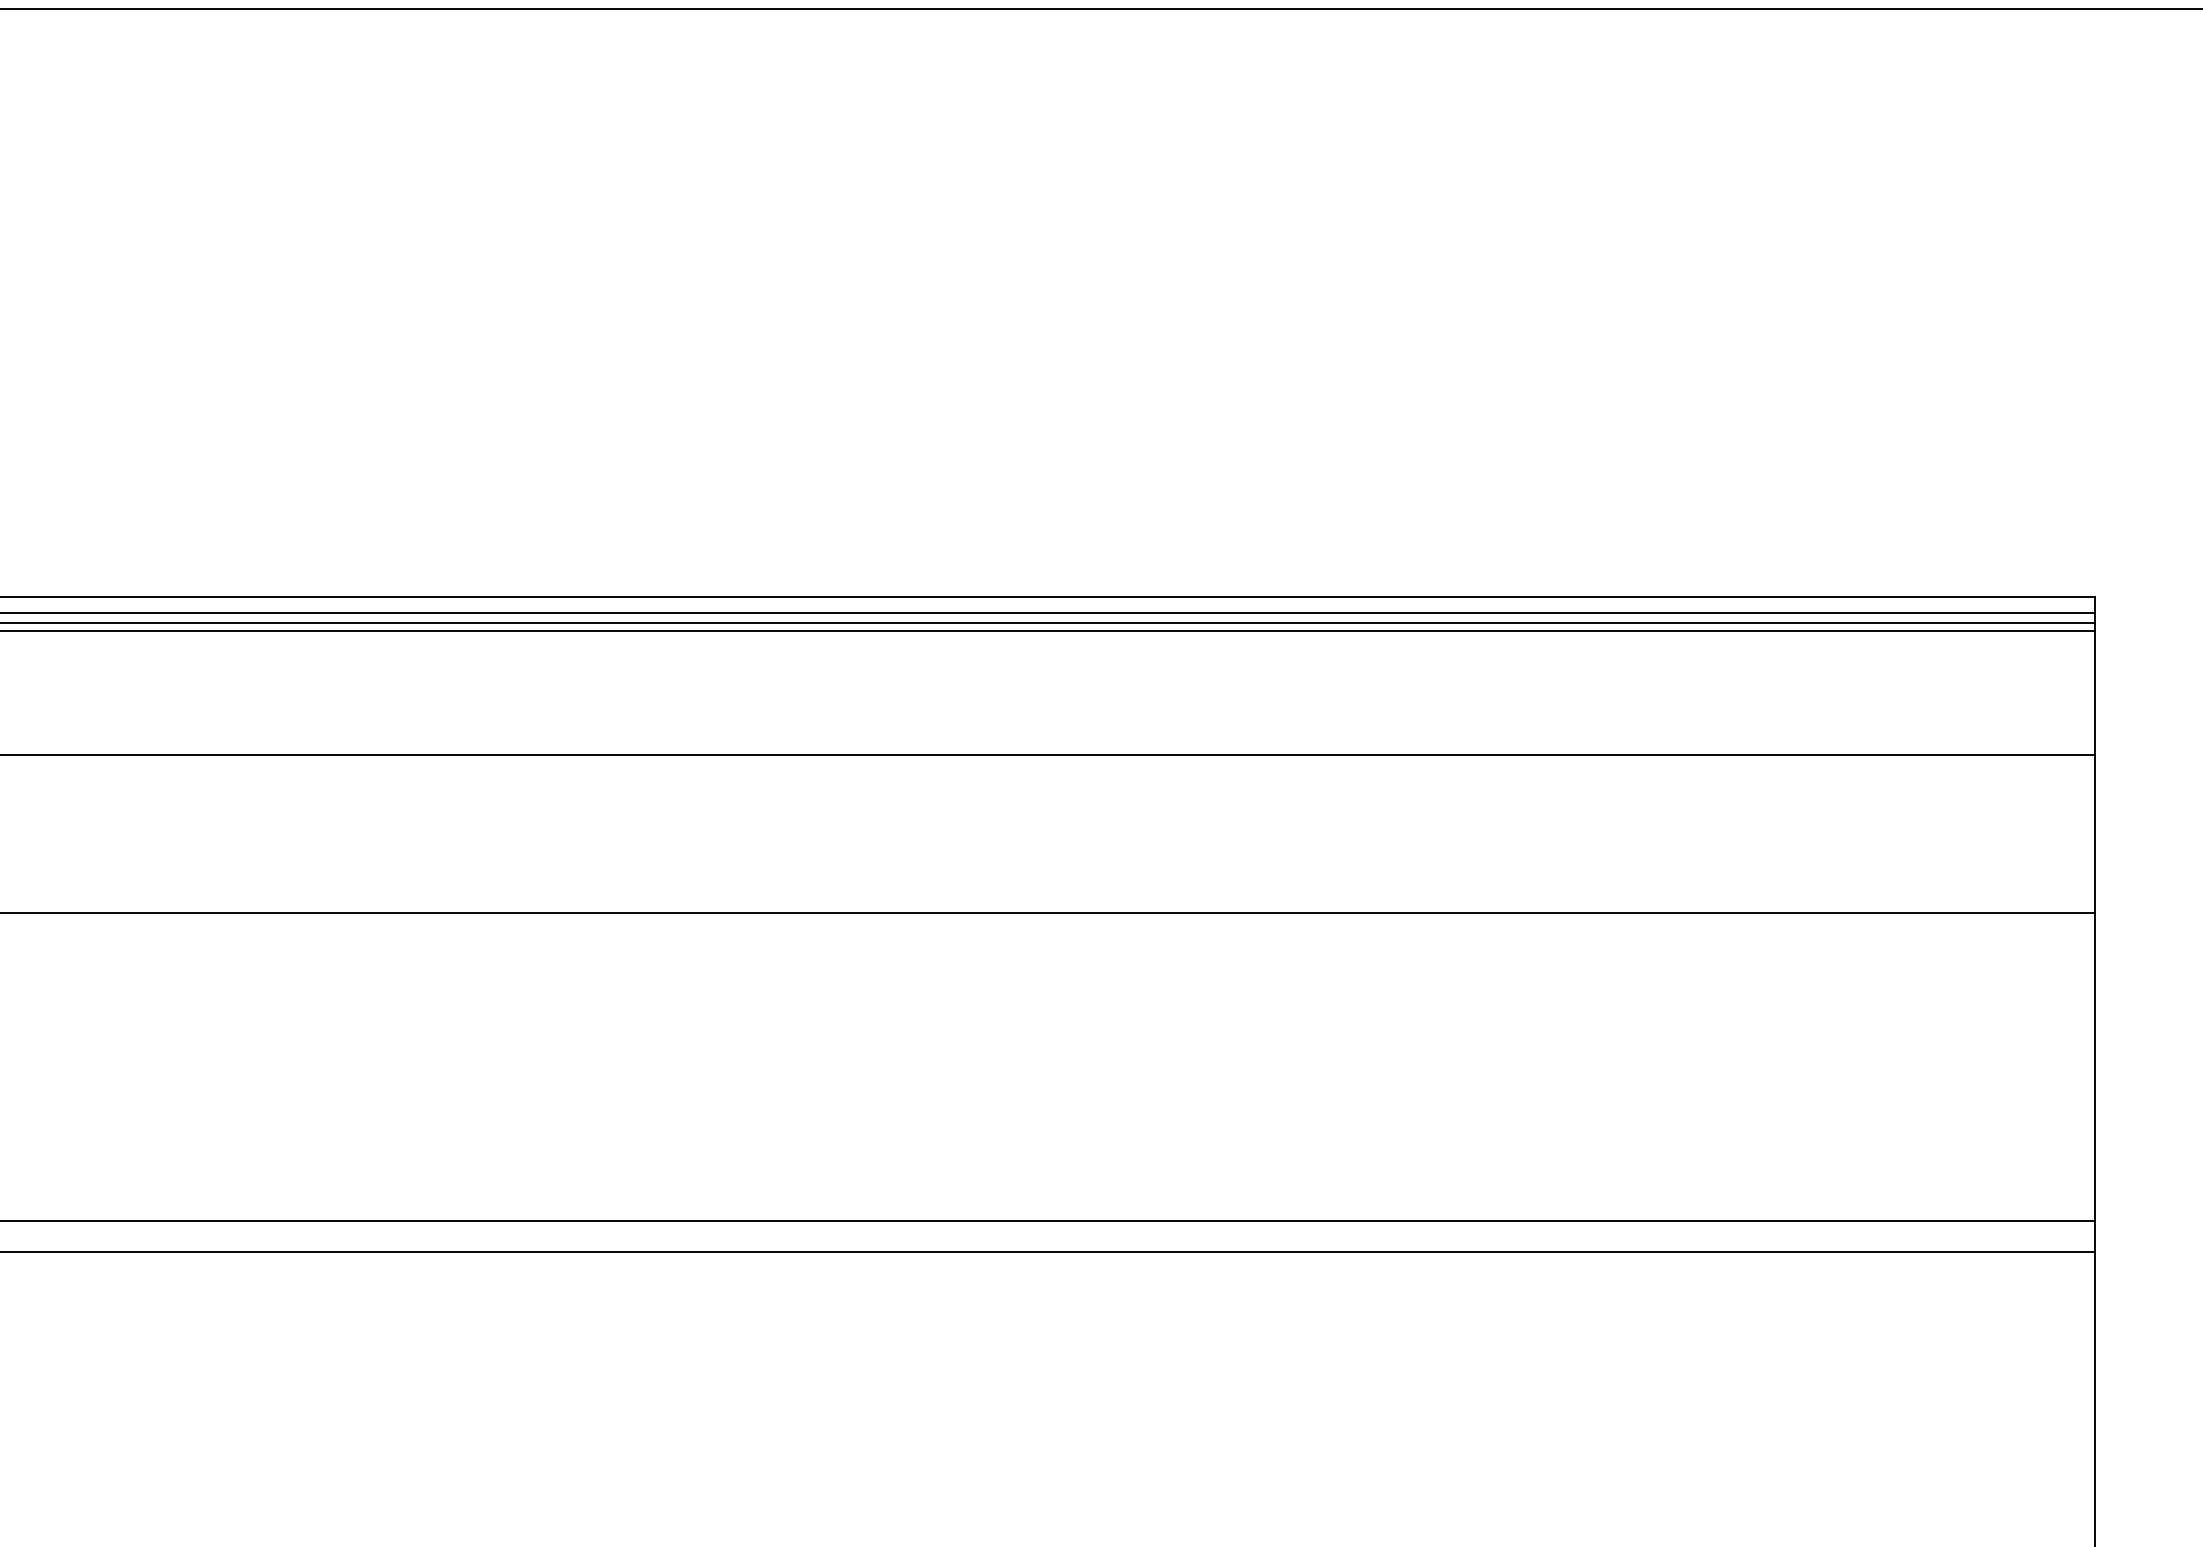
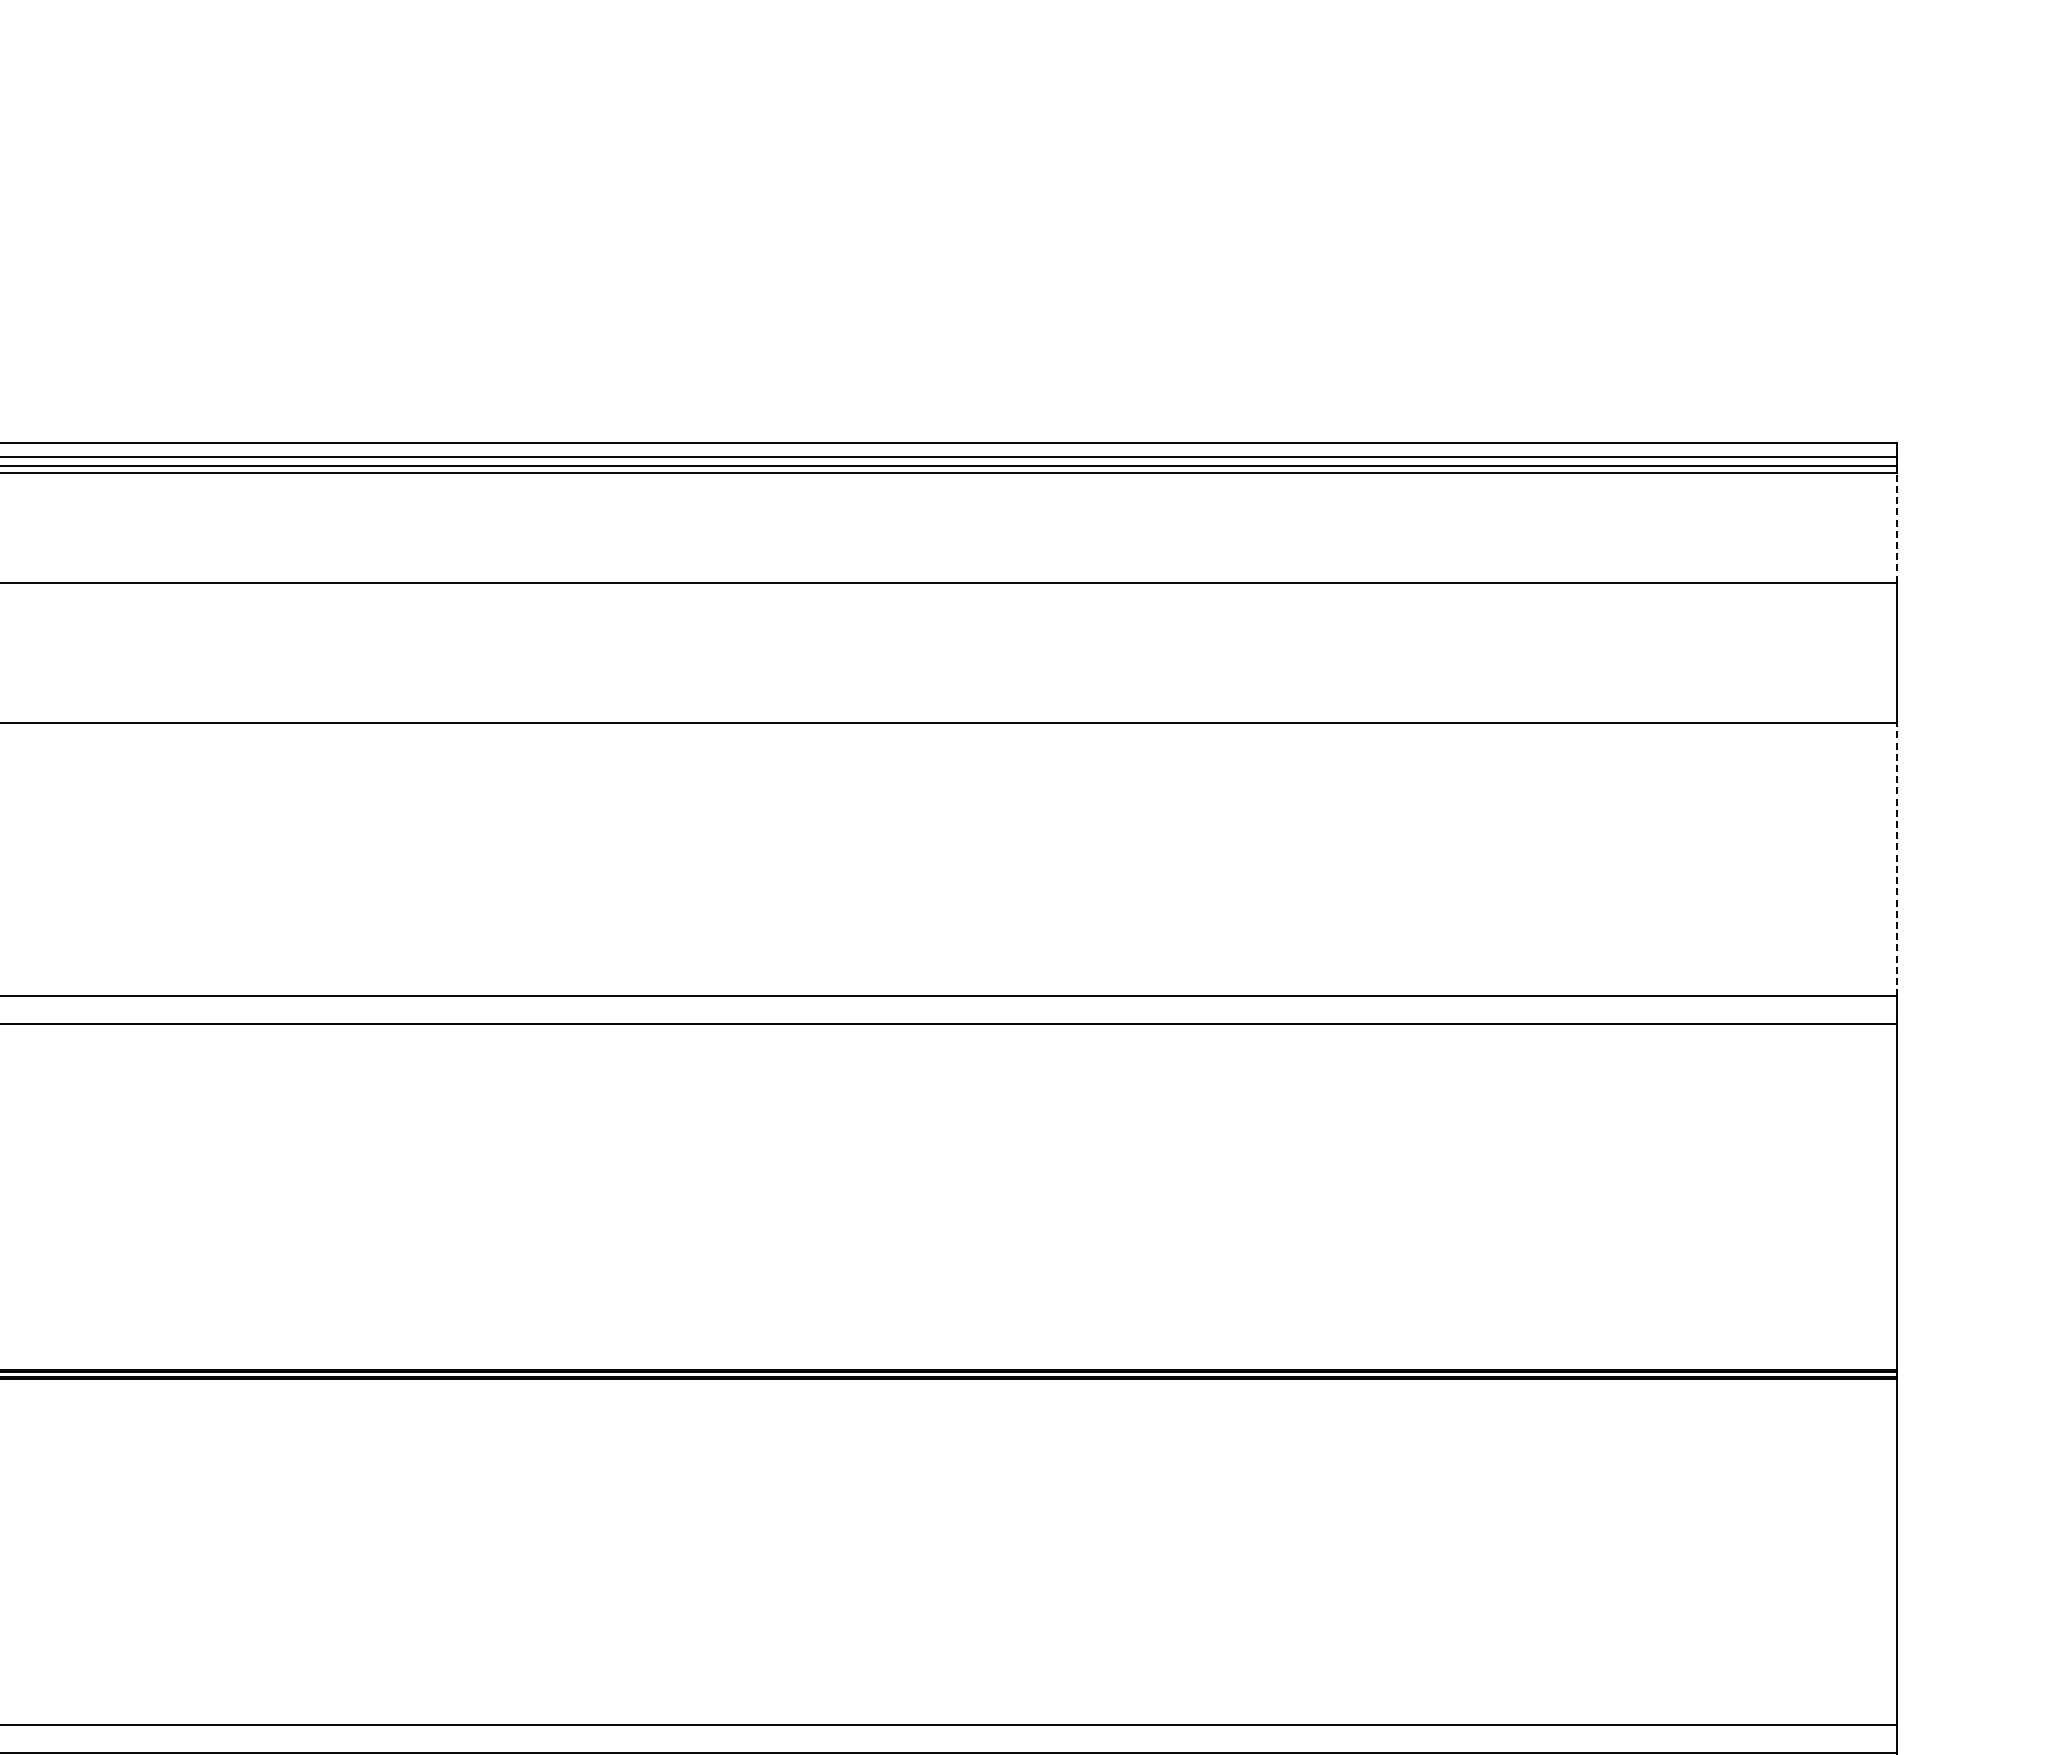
line: (2095, 692) -> (1897, 527), solid -> dashed
line: (2095, 1066) -> (1897, 859), solid -> dashed

